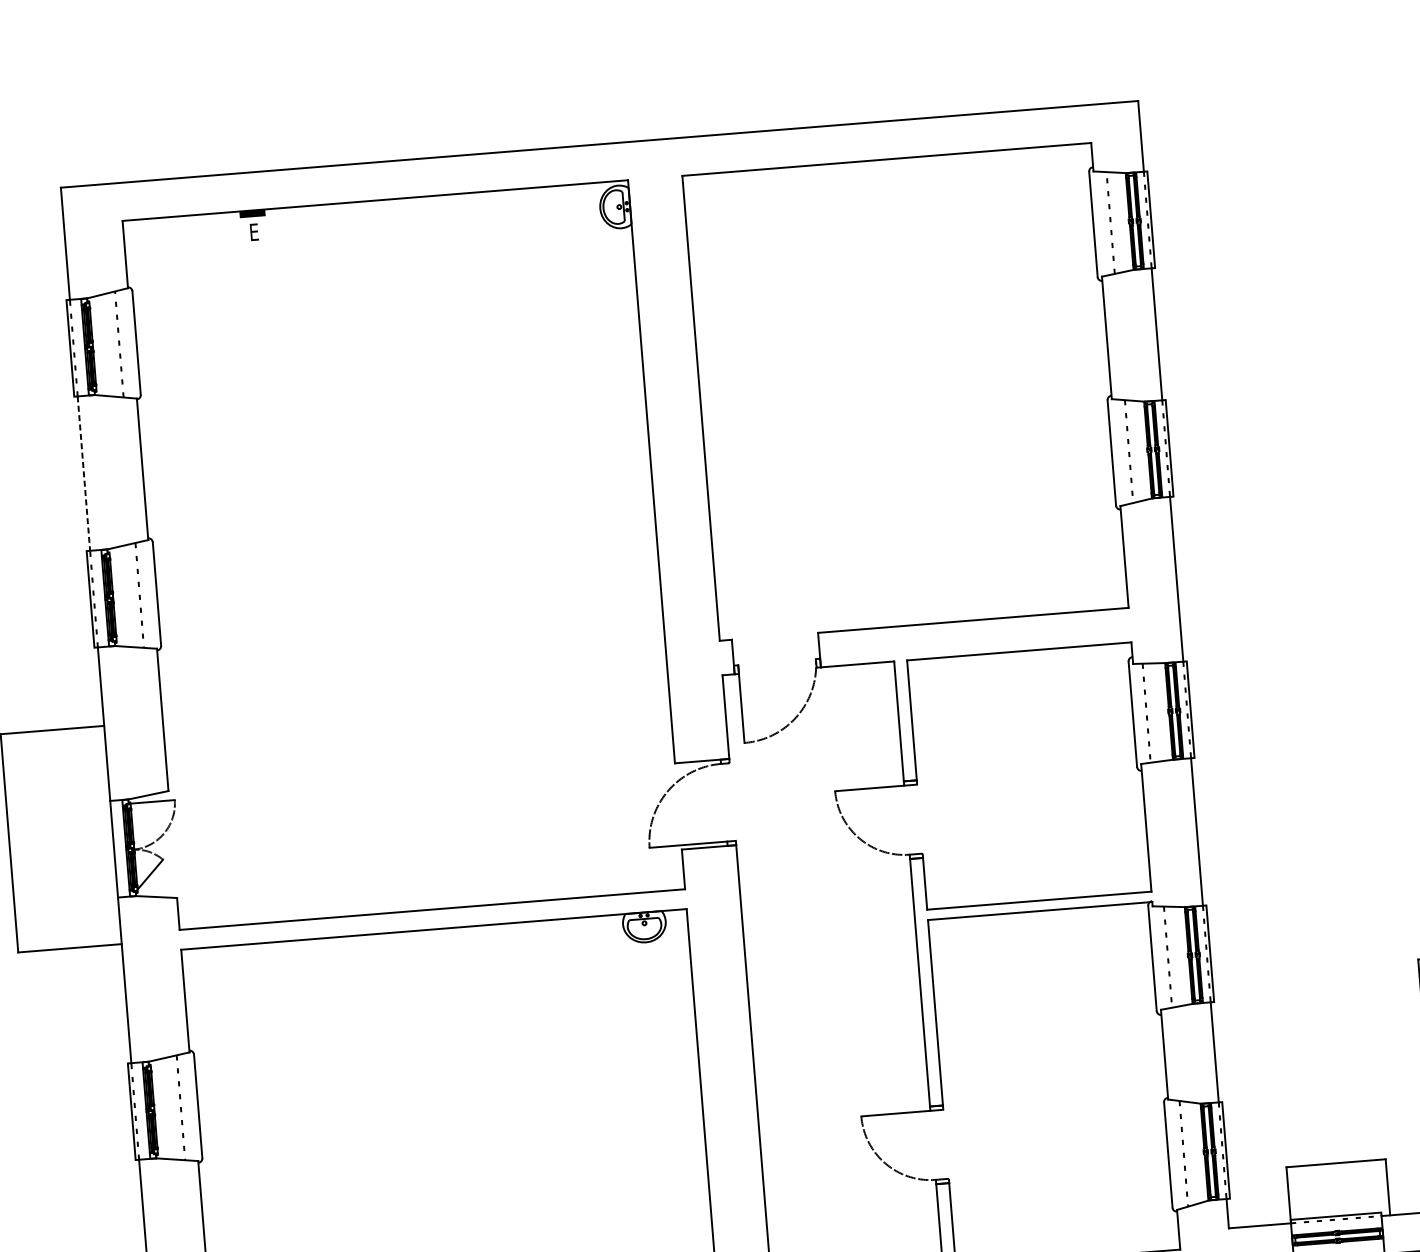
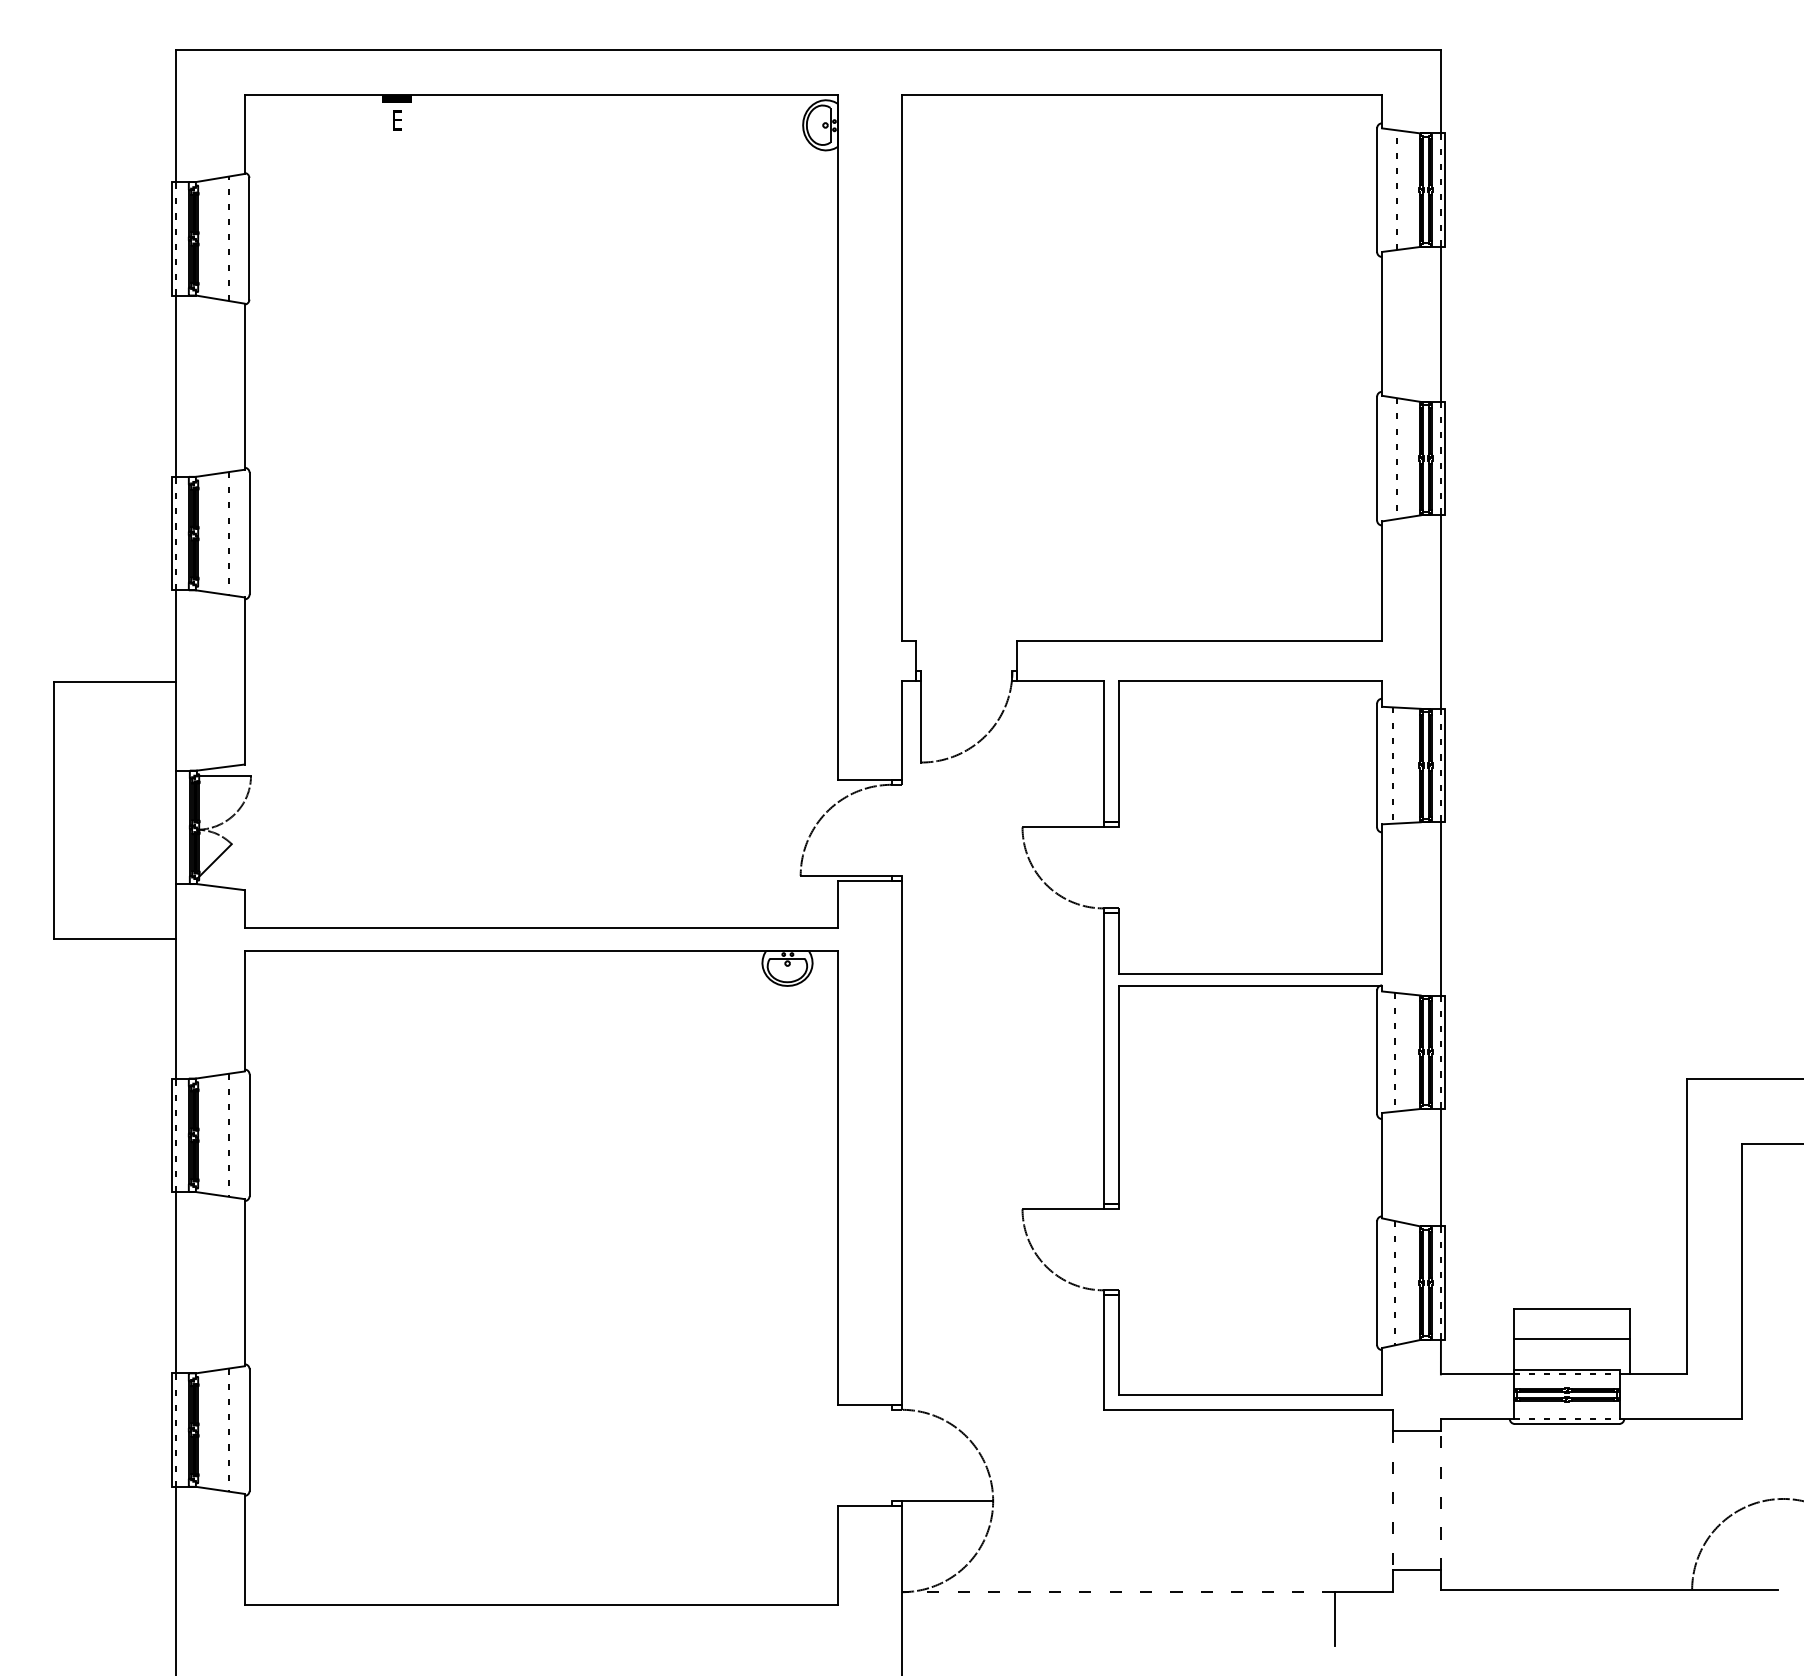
line: (83, 473) -> (175, 386), dashed -> solid
line: (1337, 1188) -> (1571, 1338), added

